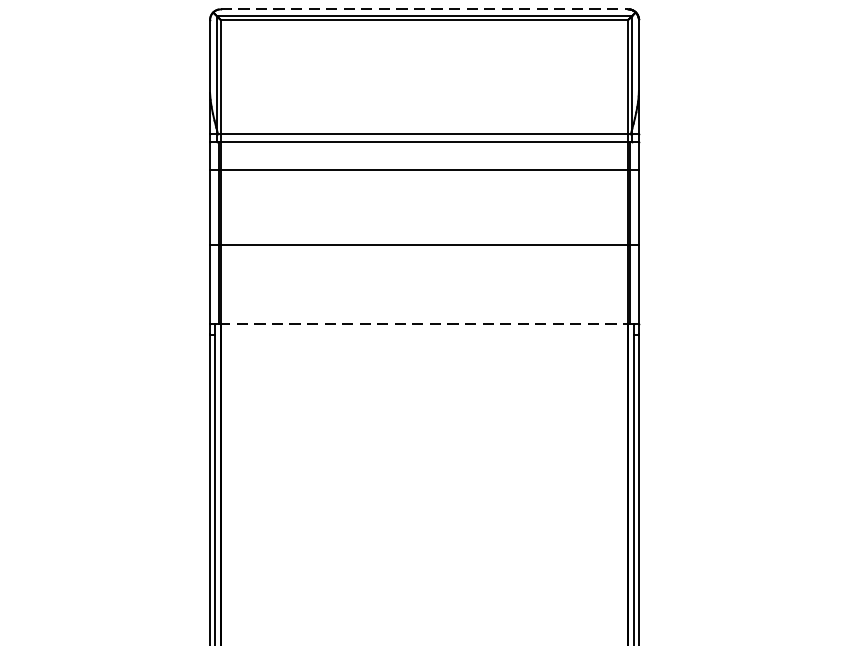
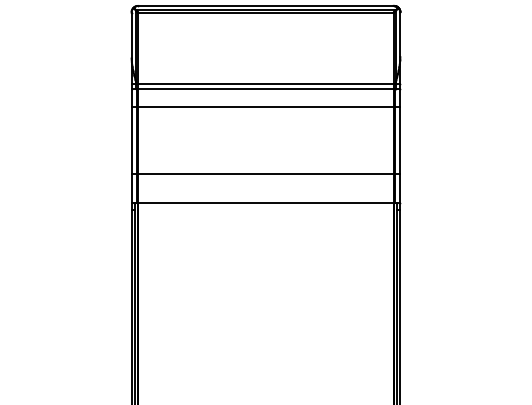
line: (425, 8) -> (266, 5), dashed -> solid
line: (423, 244) -> (265, 173), moved
line: (423, 323) -> (265, 202), dashed -> solid

